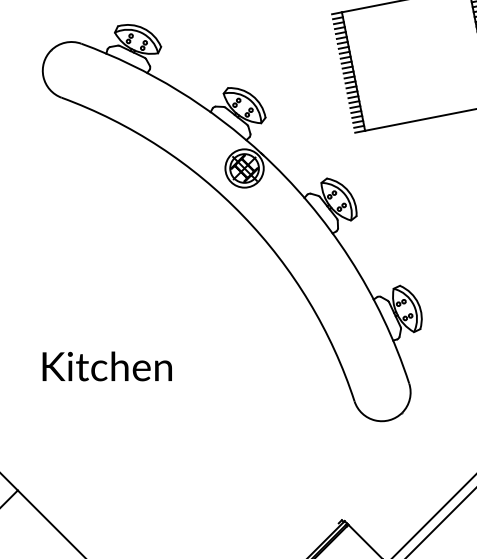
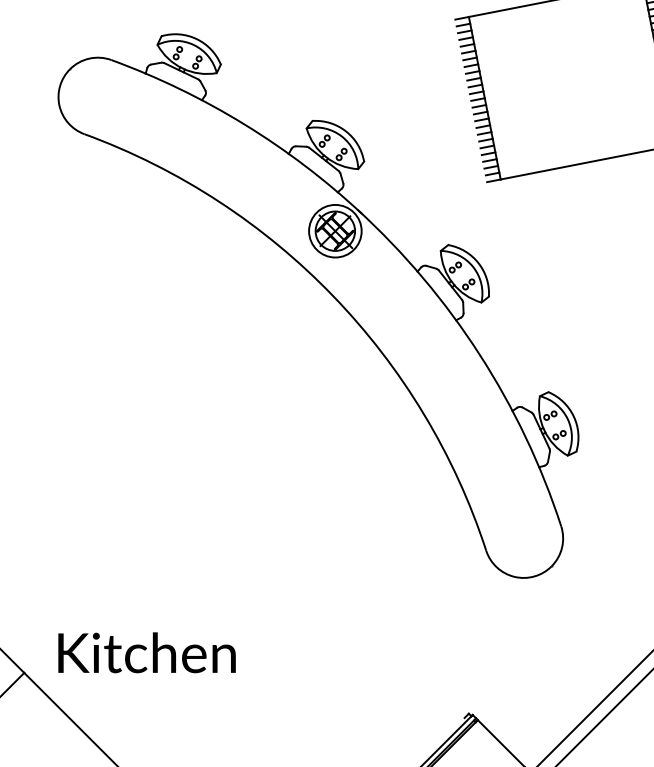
text: (106, 366) -> (146, 652), moved

